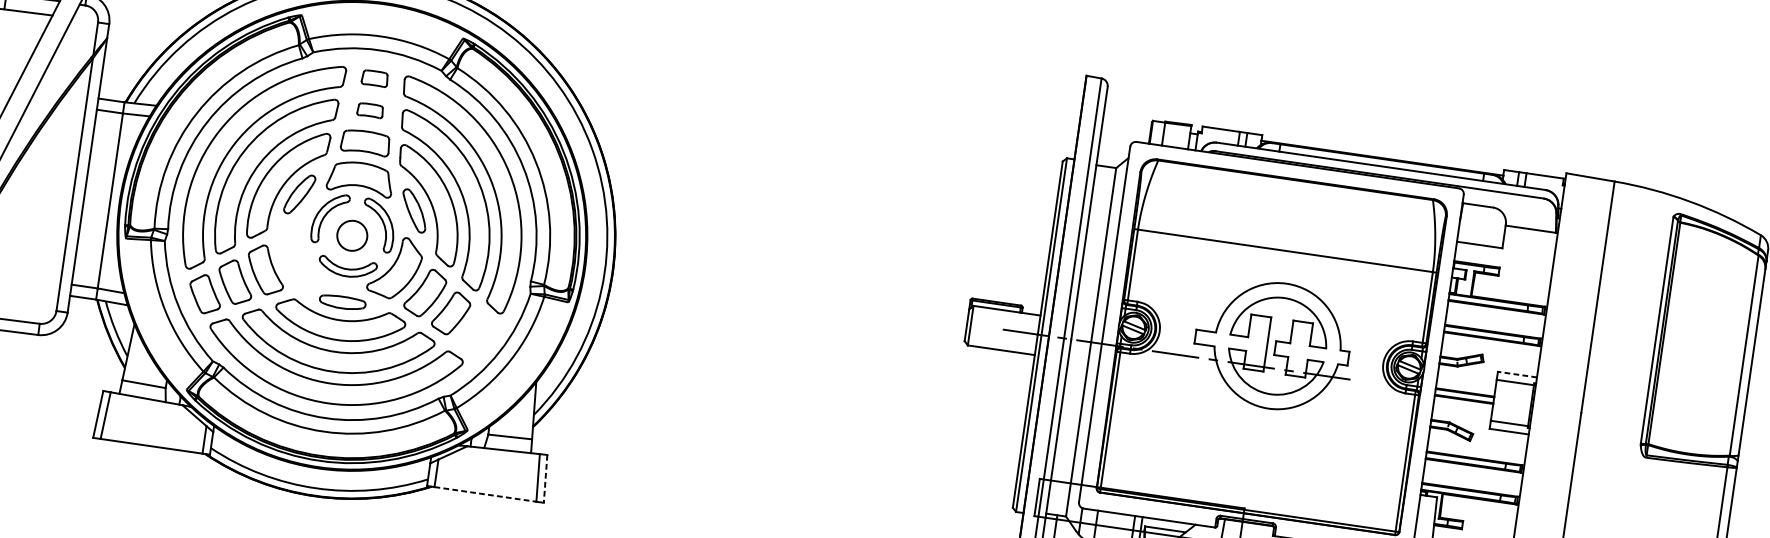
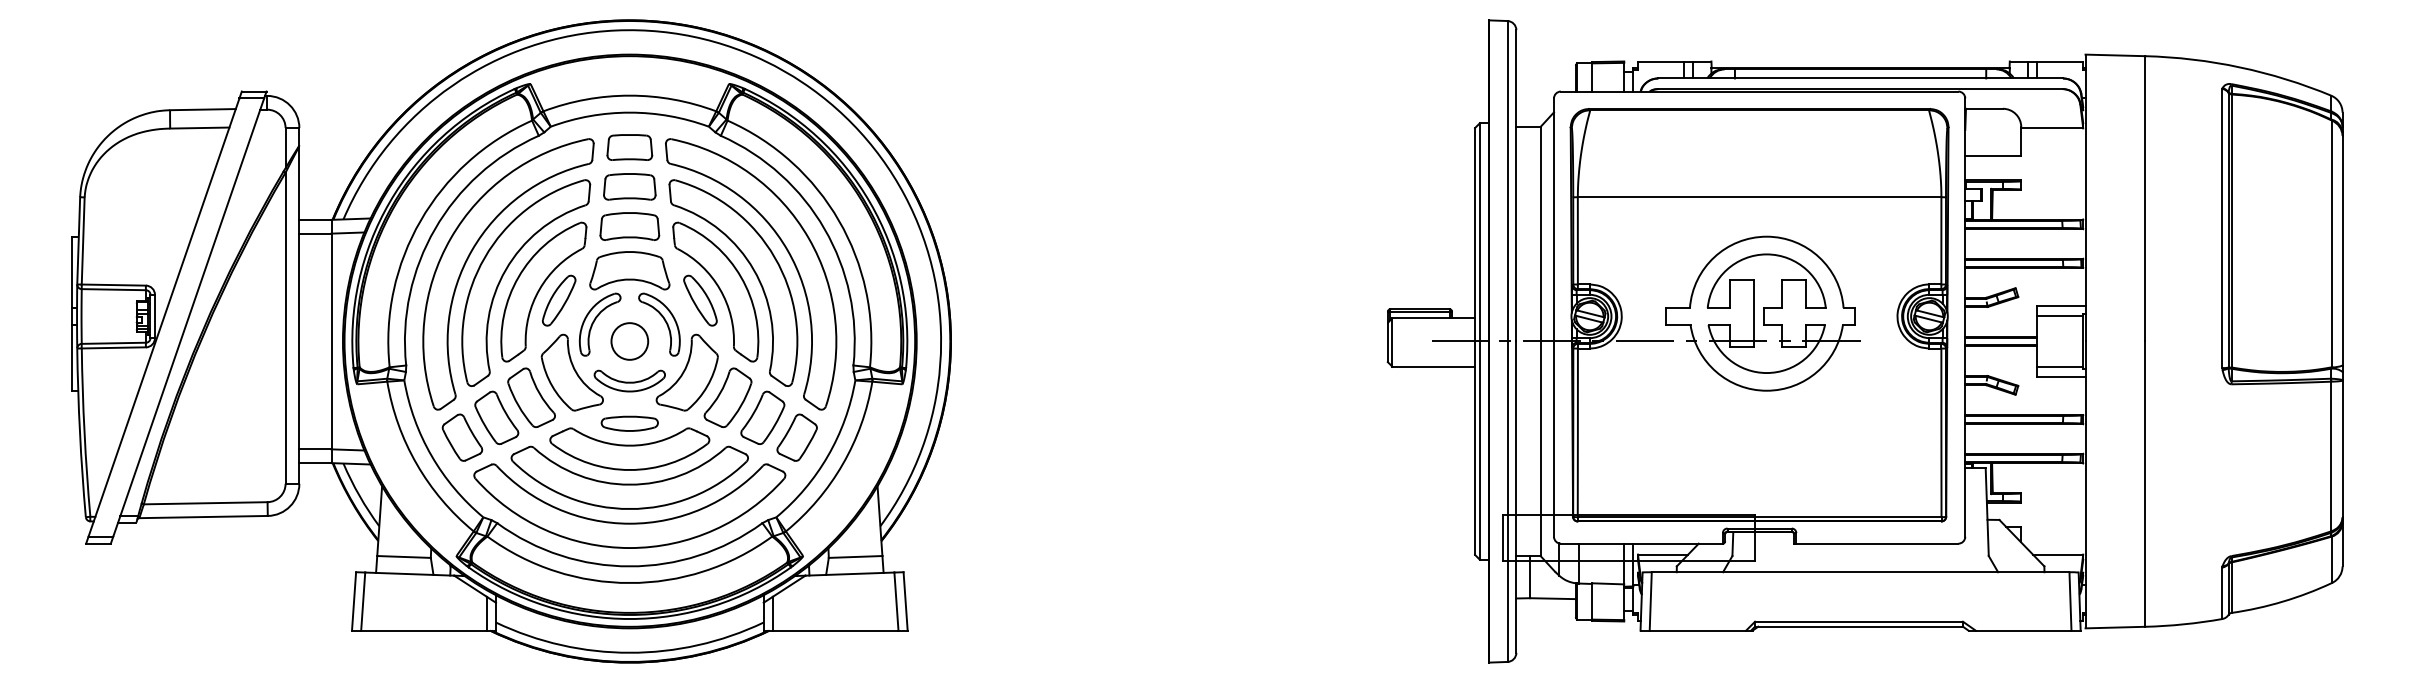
part: (374, 78) -> (629, 147), size x1.43
part: (370, 110) -> (629, 186), size x1.67
part: (301, 254) -> (571, 372), added
part: (476, 333) -> (796, 437), added
line: (1516, 374) -> (2060, 306), dashed -> solid
line: (545, 478) -> (905, 601), dashed -> solid
line: (485, 494) -> (835, 630), dashed -> solid

